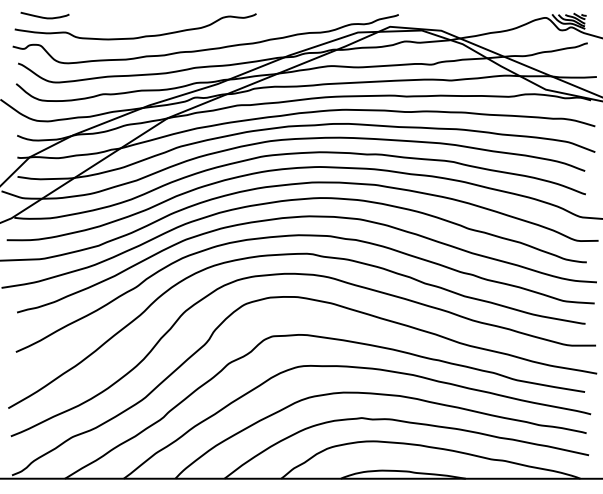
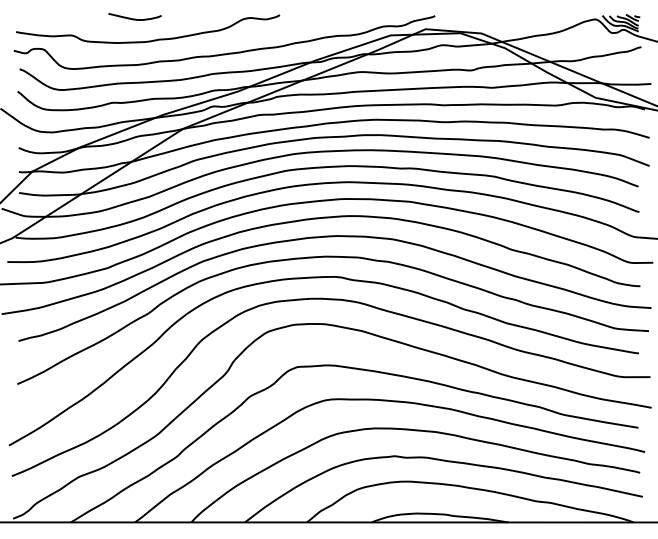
curve: (44, 17) -> (134, 18), moved

